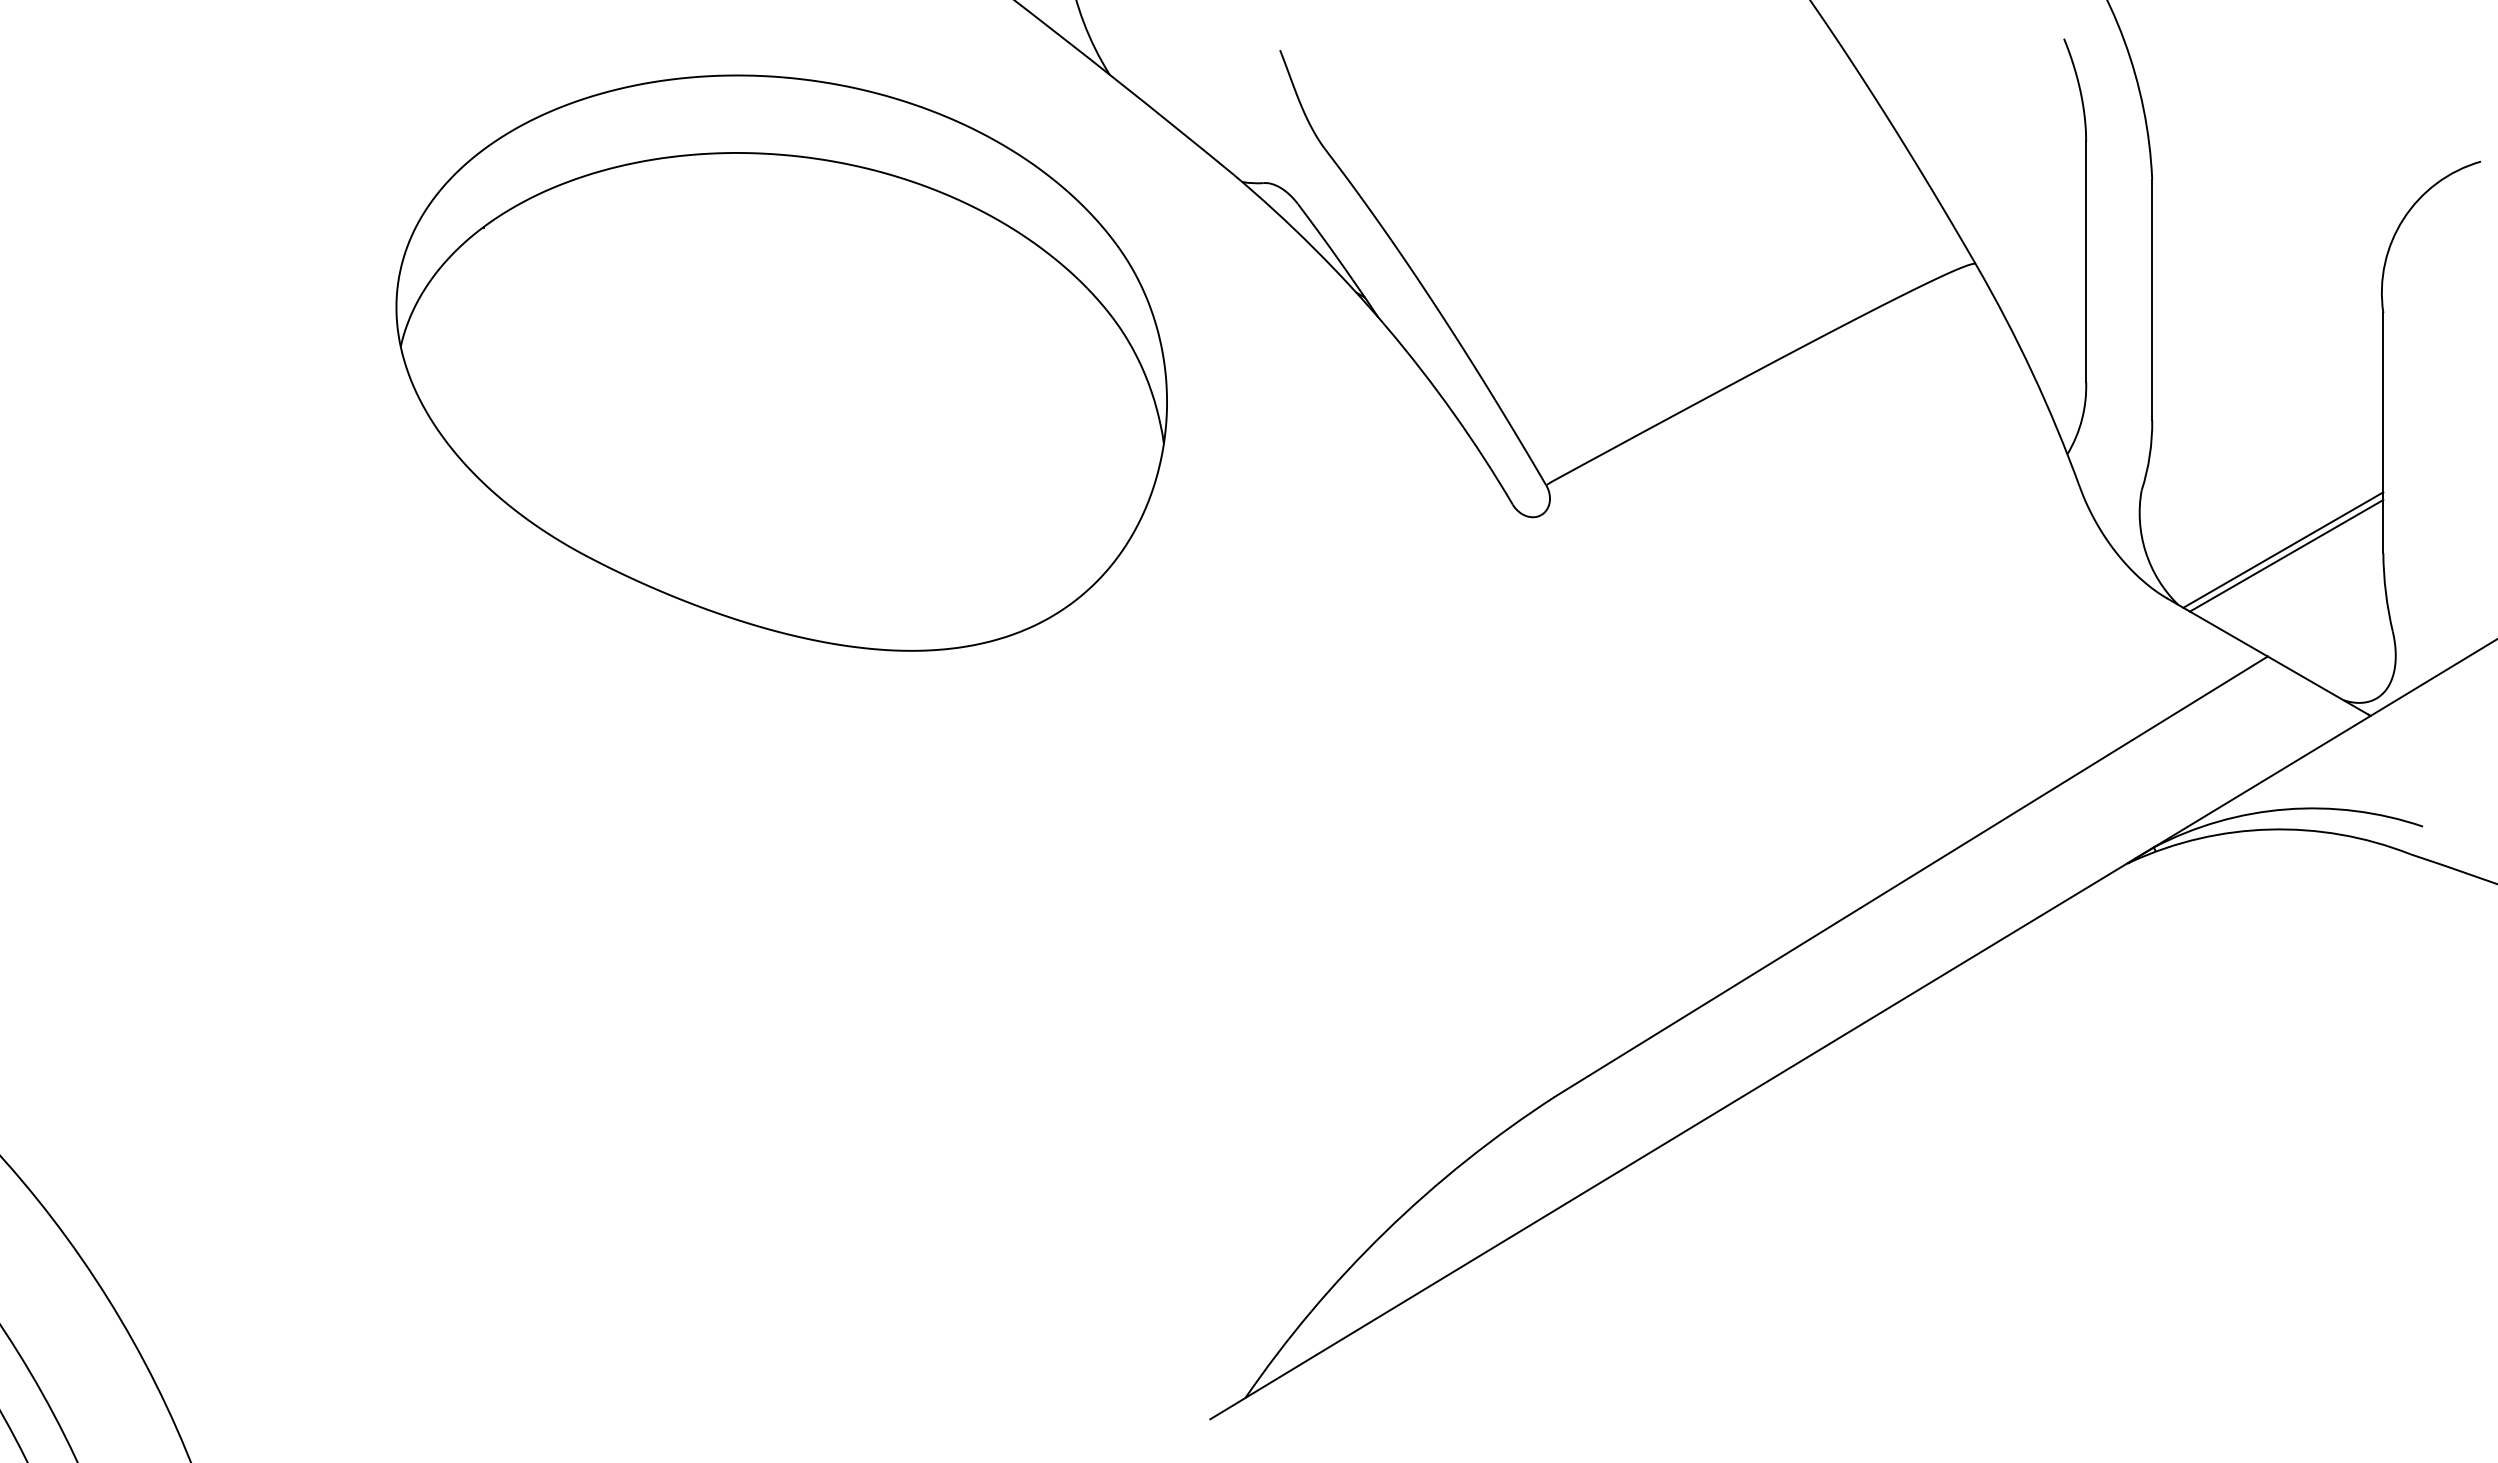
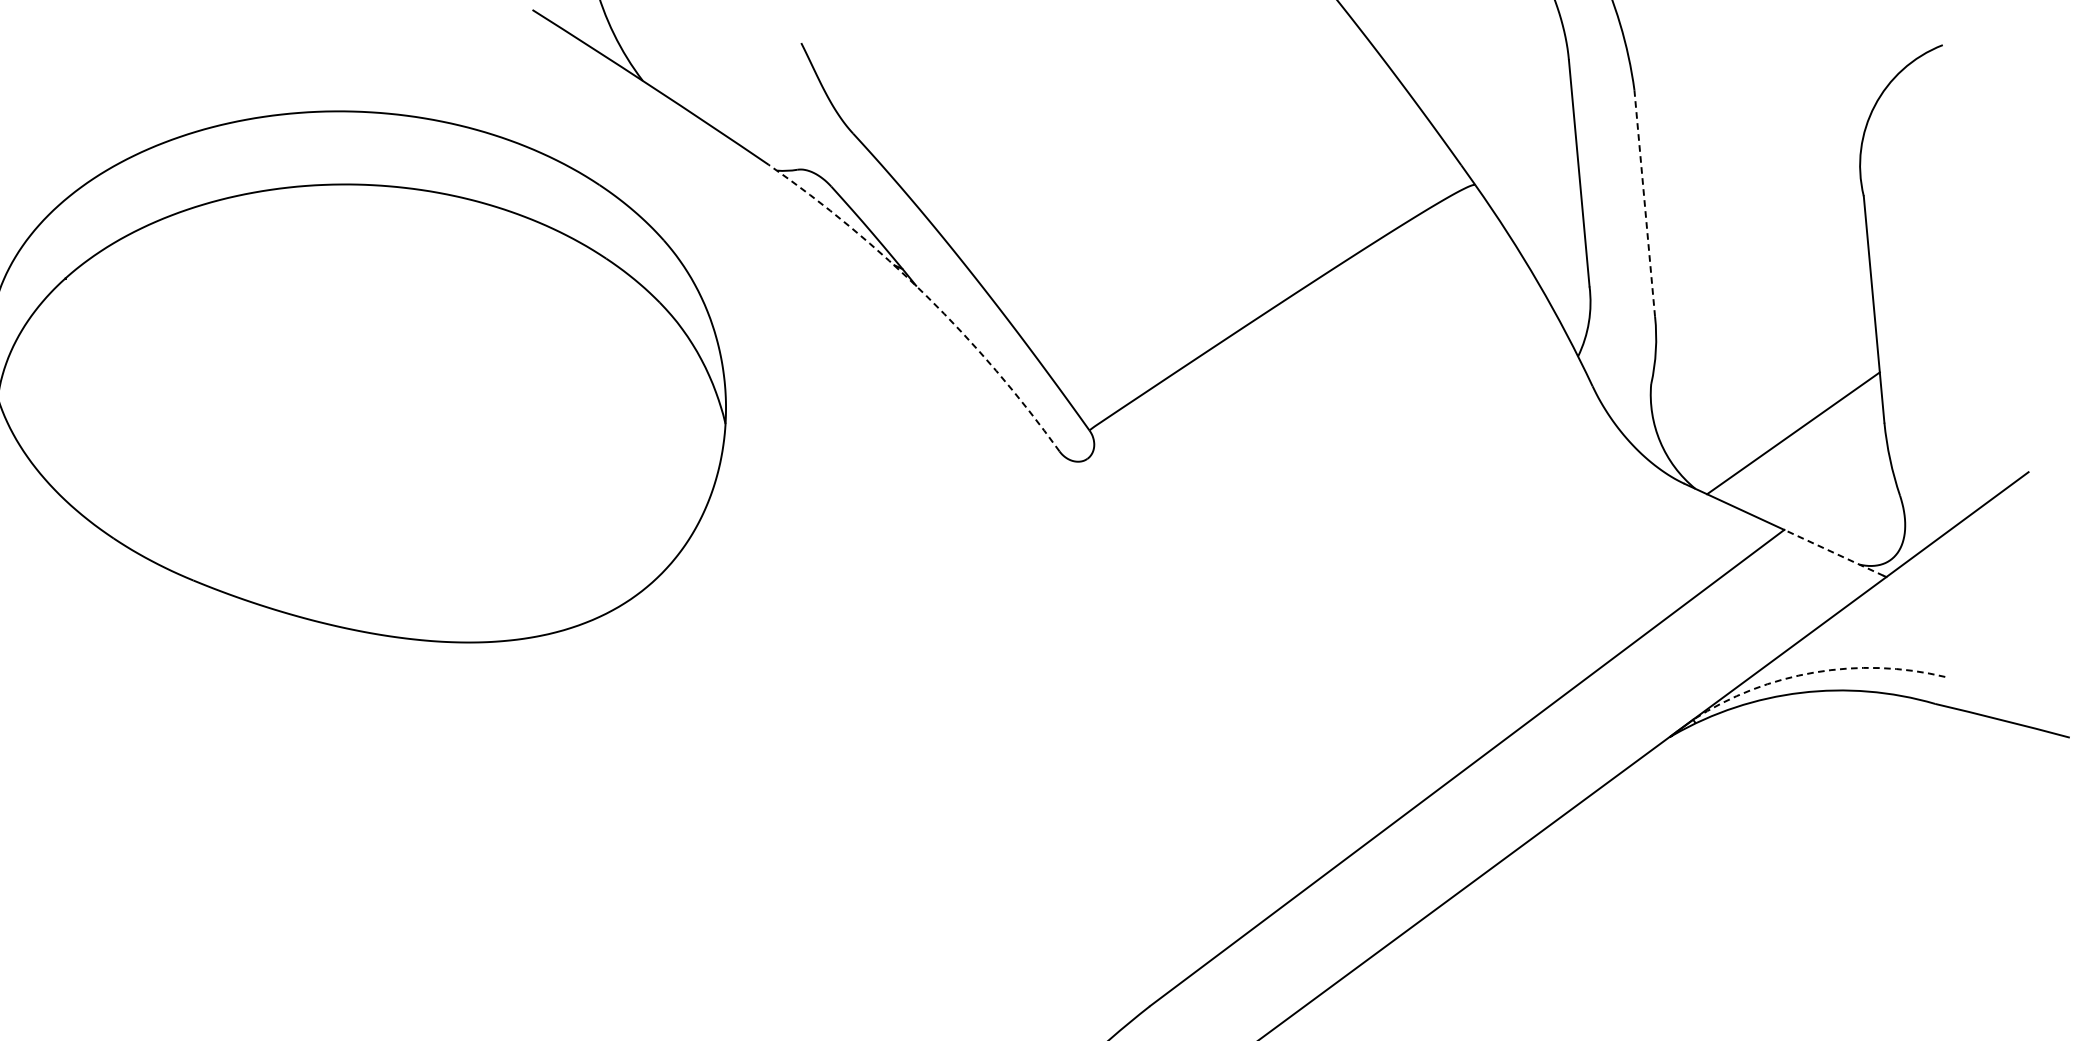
line: (2152, 299) -> (1645, 203), solid -> dashed
arc: (1387, 328) -> (926, 296), solid -> dashed
line: (2283, 549) -> (1789, 427), removed
line: (2317, 685) -> (1833, 552), solid -> dashed
arc: (2286, 809) -> (1815, 672), solid -> dashed

